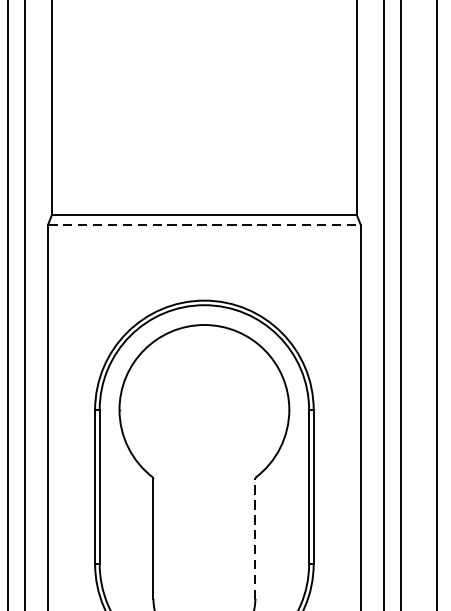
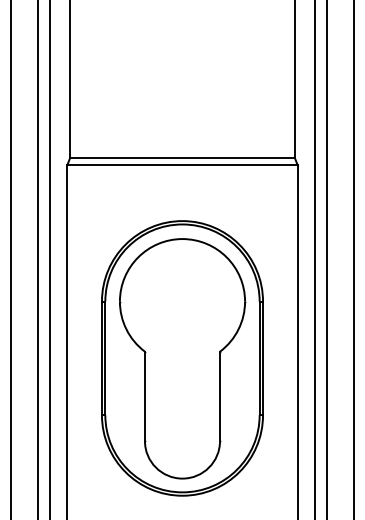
line: (204, 225) -> (182, 165), dashed -> solid
line: (255, 538) -> (220, 396), dashed -> solid

